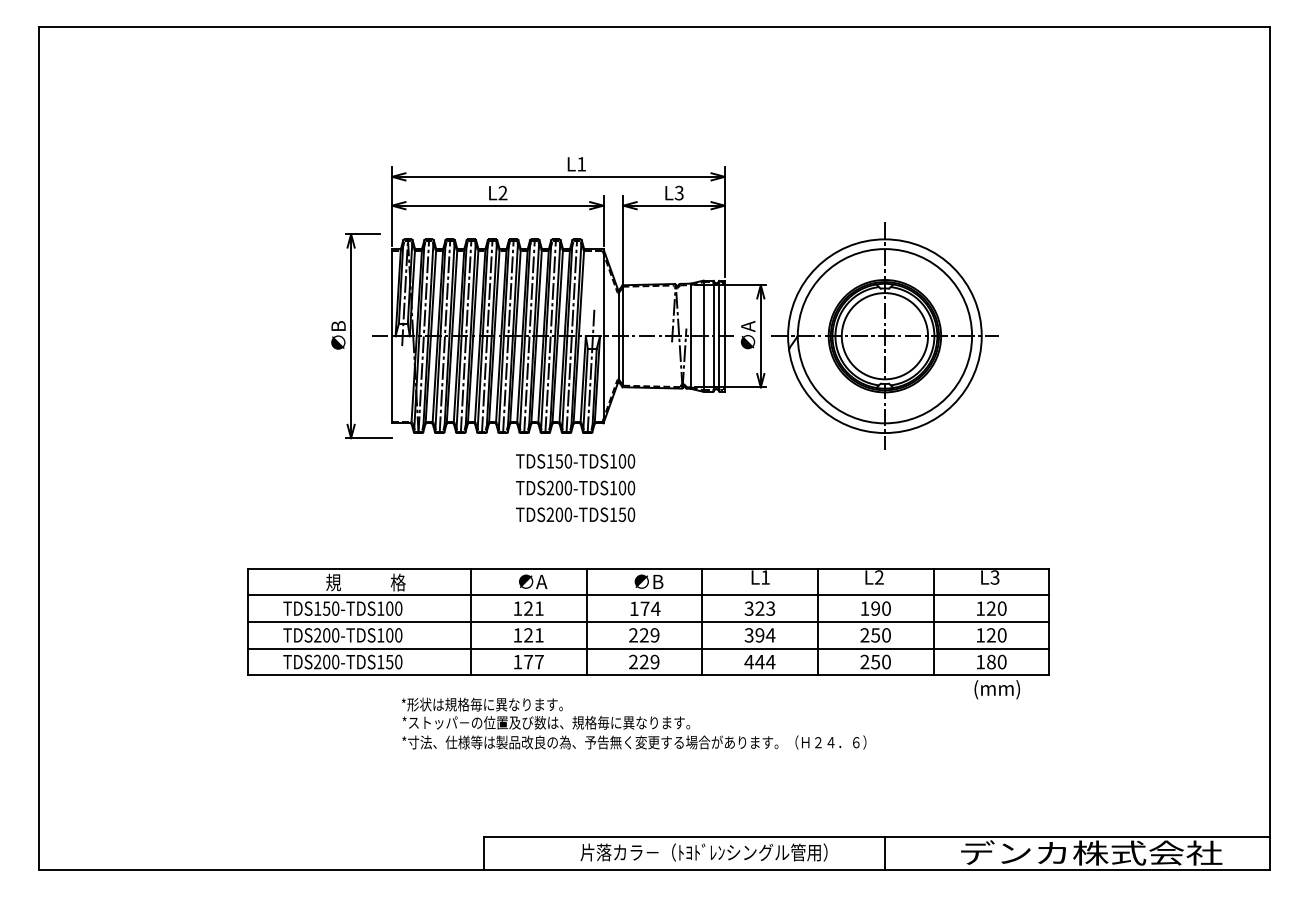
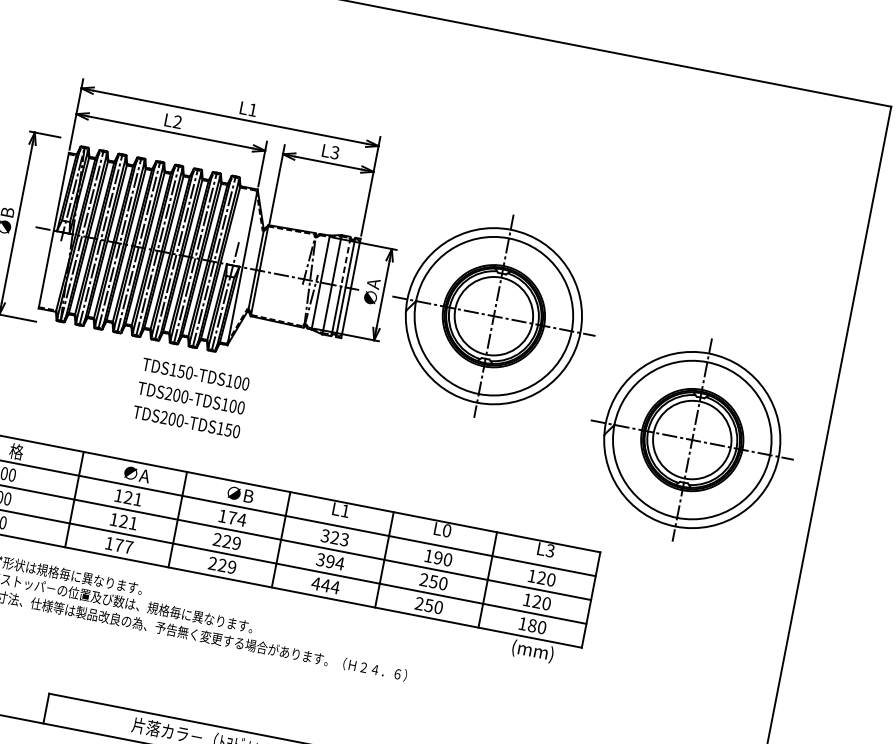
line: (713, 308) -> (345, 261), solid -> dashed
part: (1124, 427) -> (692, 439), added
text: (879, 577) -> (447, 530), L2 -> L0

